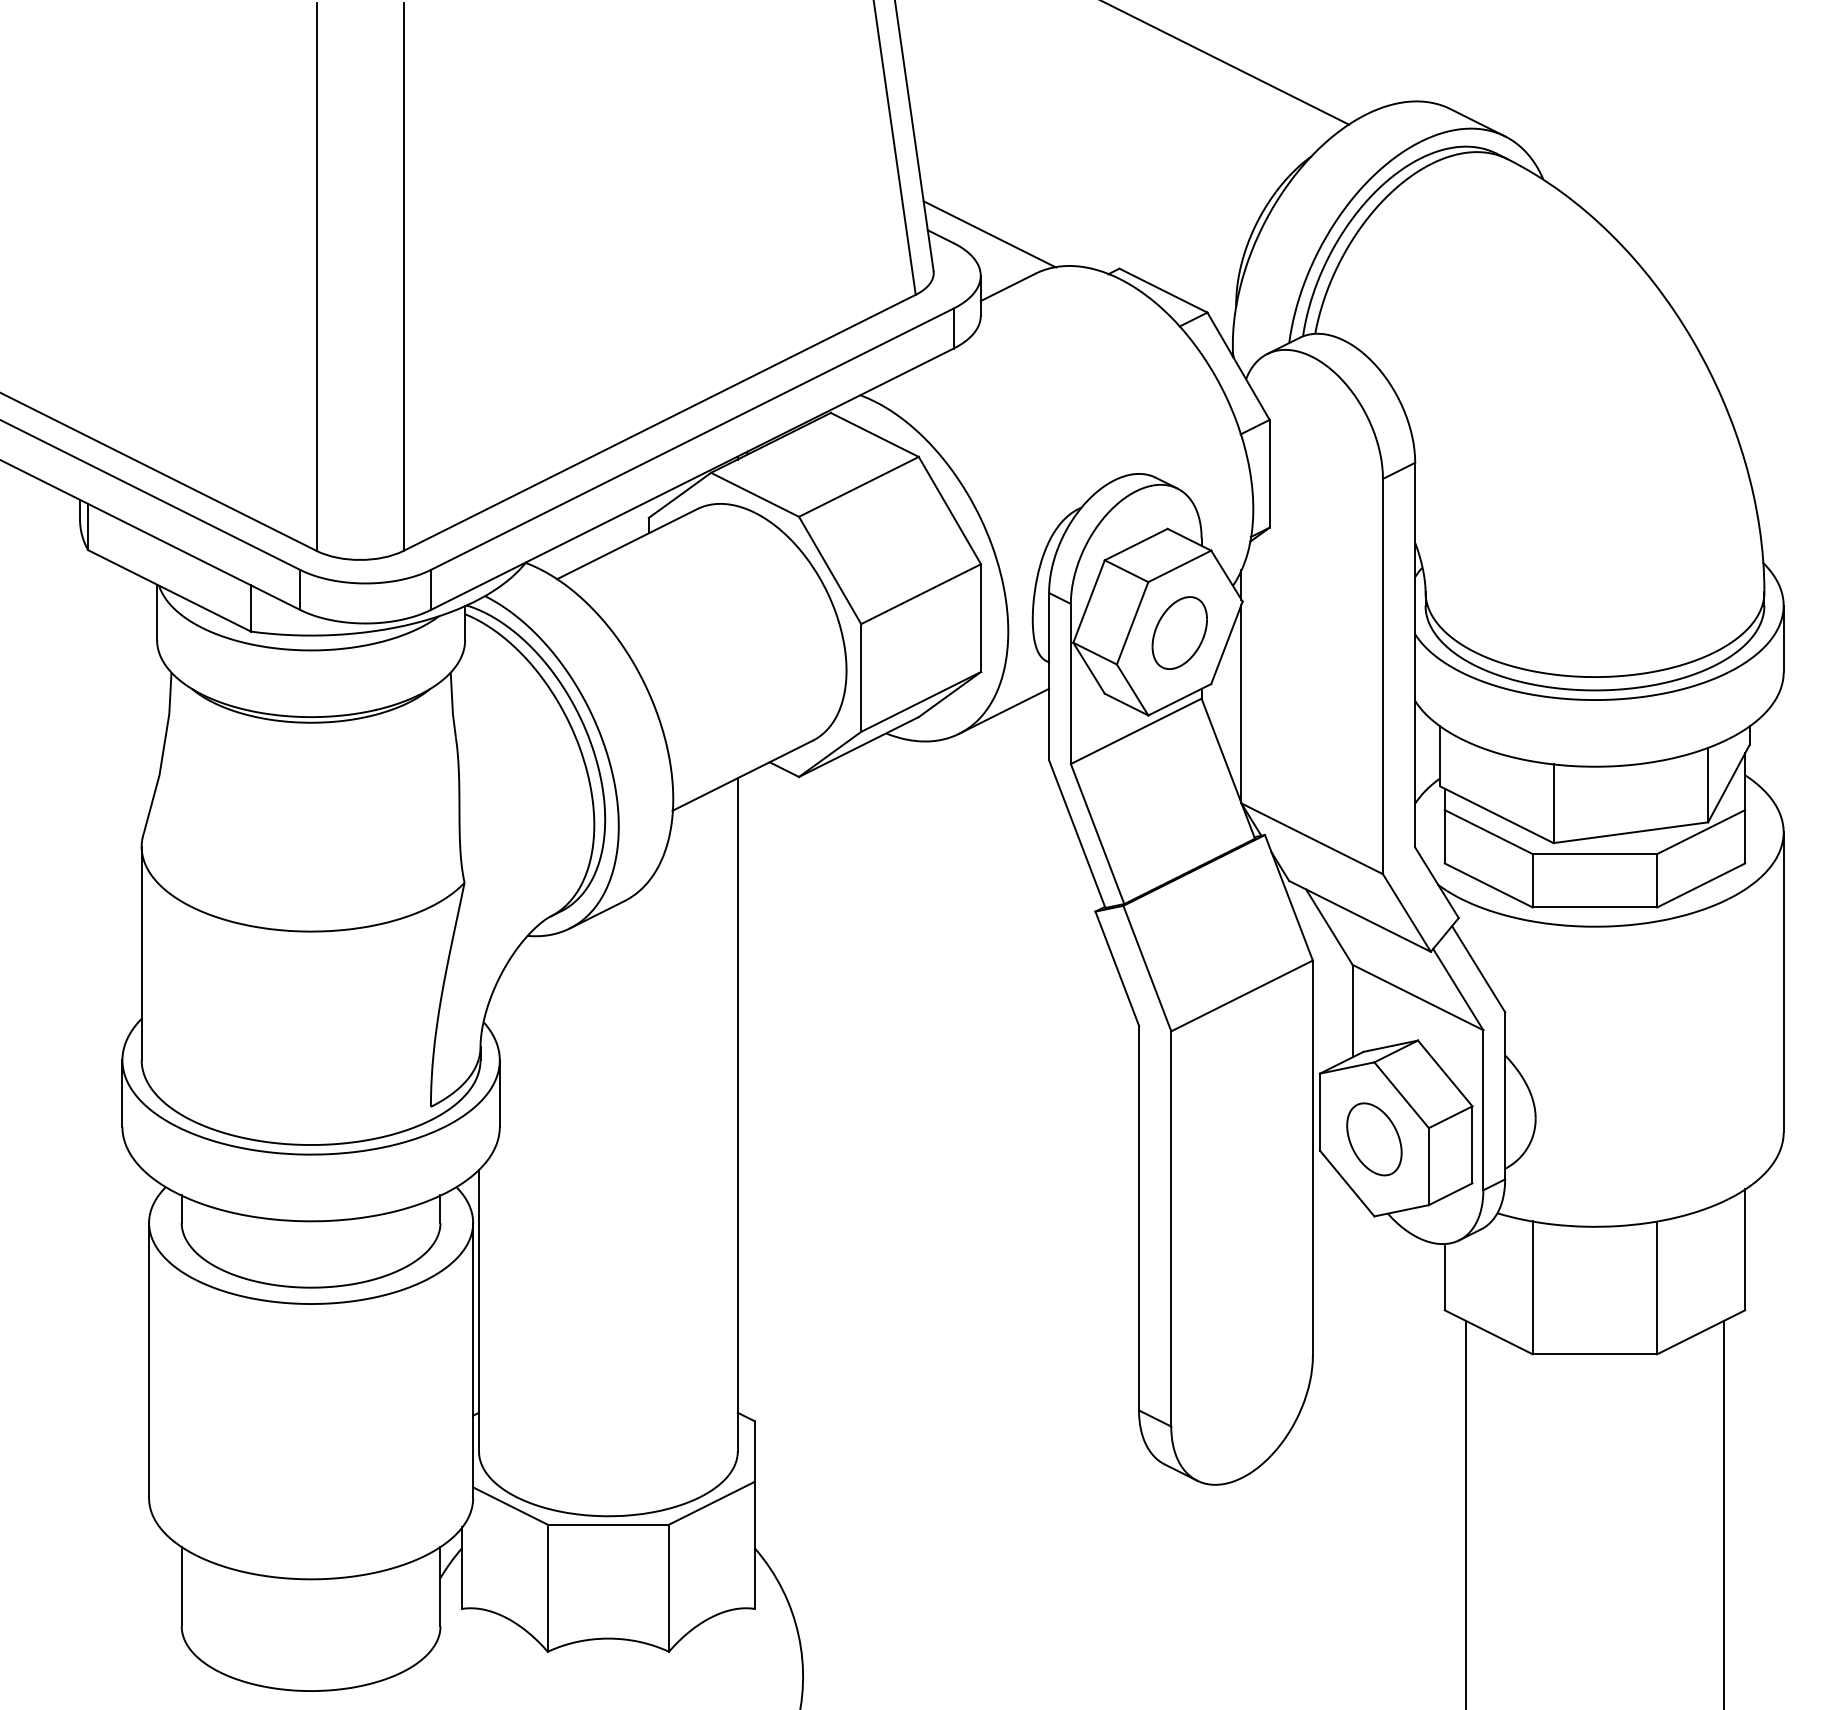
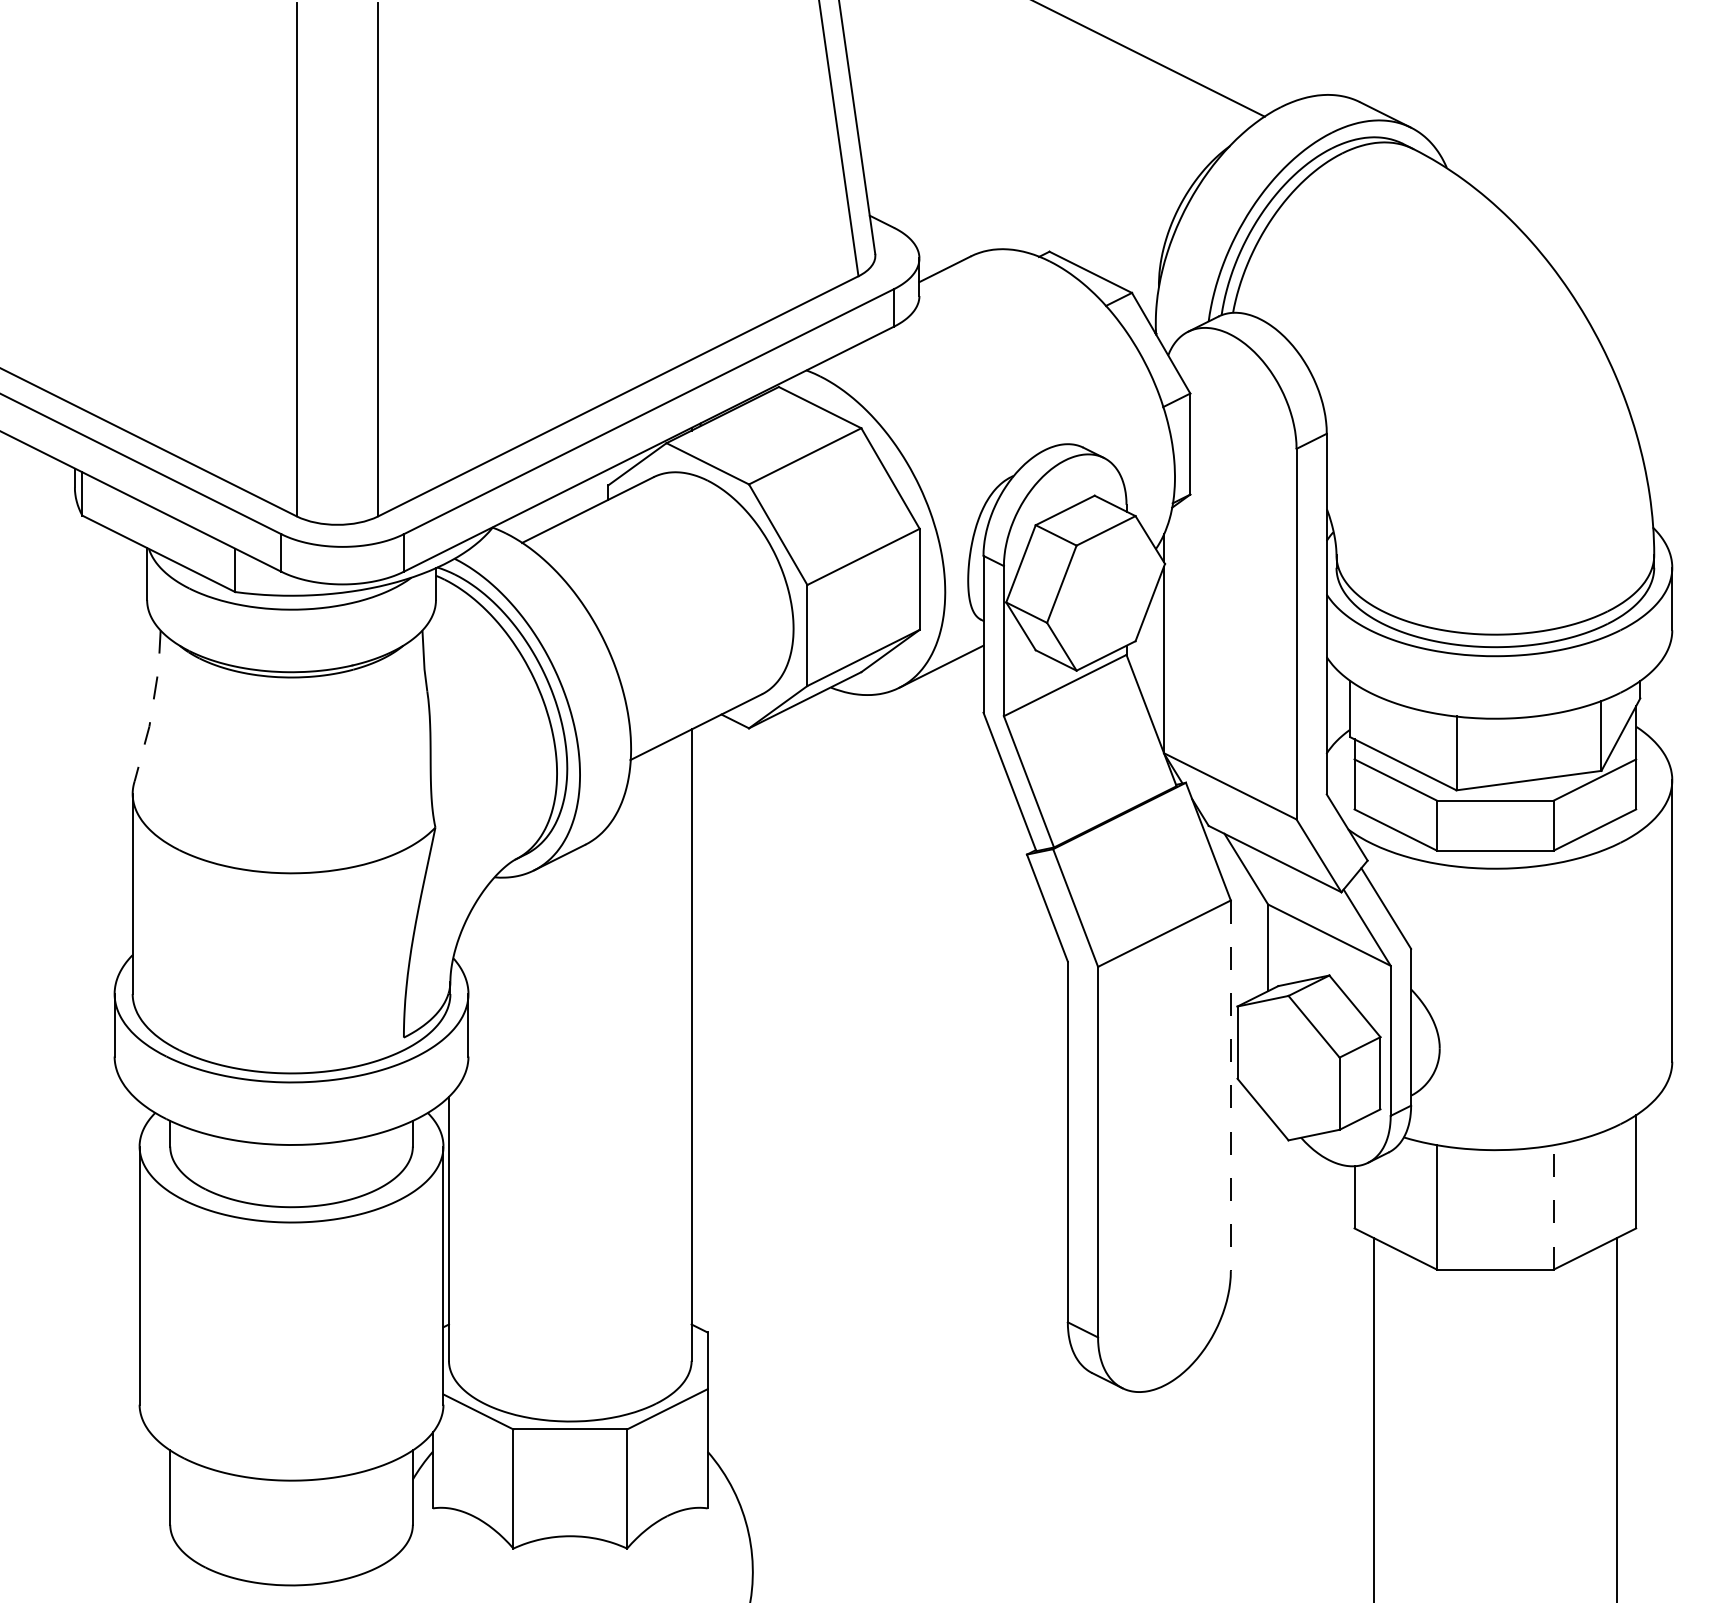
line: (989, 234) -> (927, 219), removed
part: (1179, 633) -> (1105, 593), removed
line: (162, 753) -> (152, 706), solid -> dashed
part: (1374, 1138) -> (1288, 1067), removed
line: (1312, 1158) -> (1230, 1086), solid -> dashed
line: (1656, 1286) -> (1553, 1206), solid -> dashed

